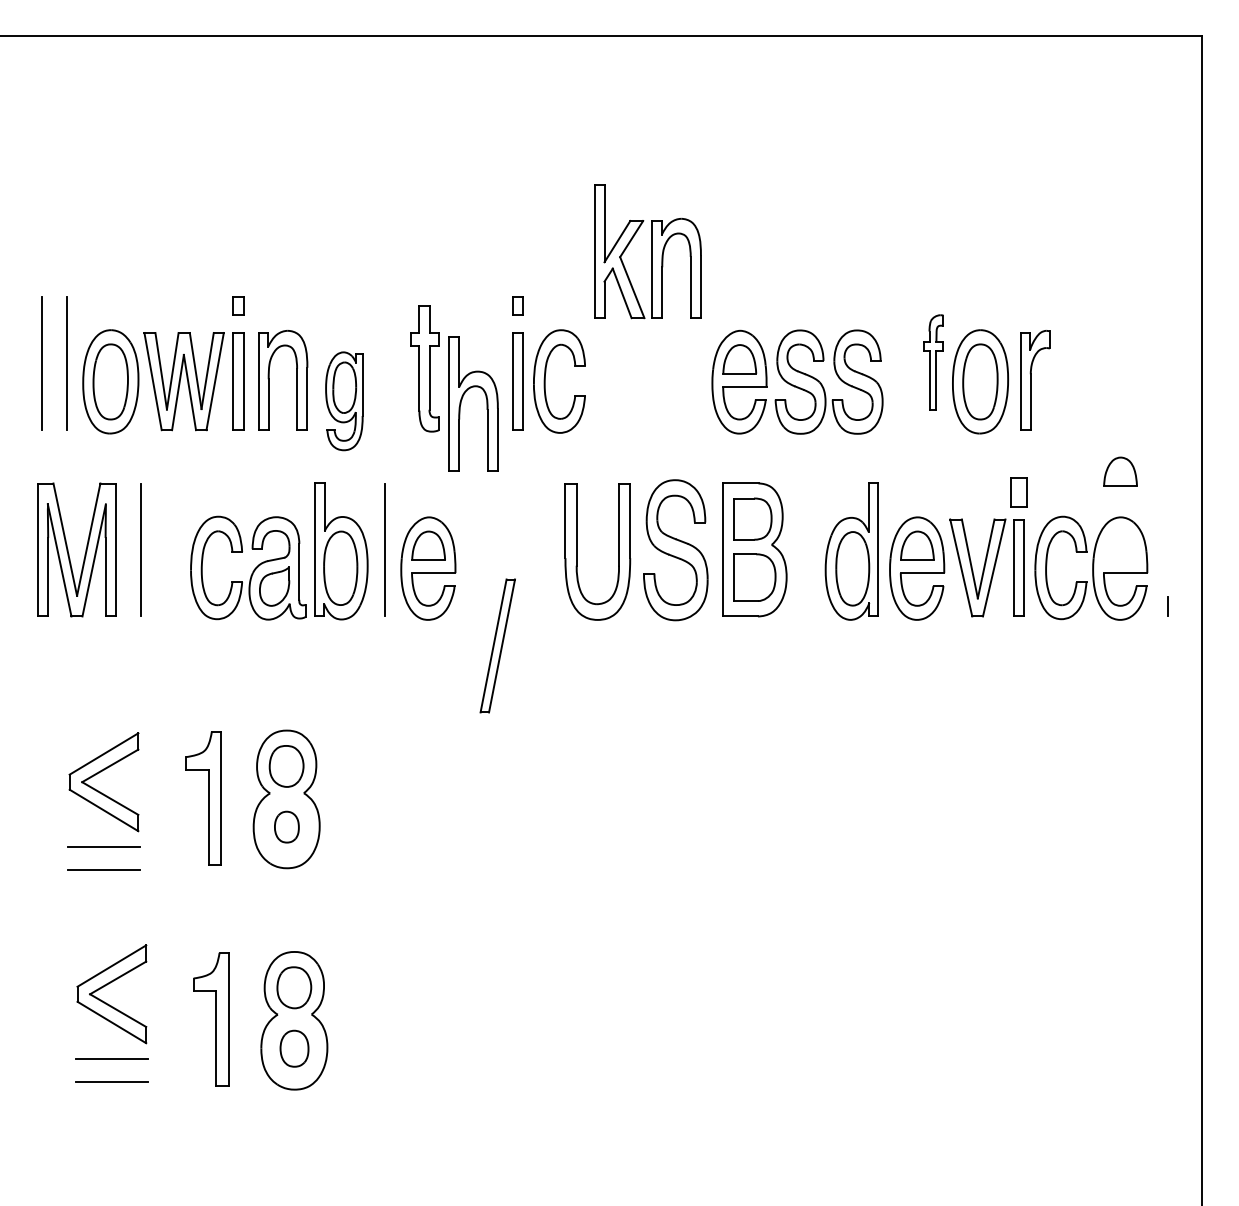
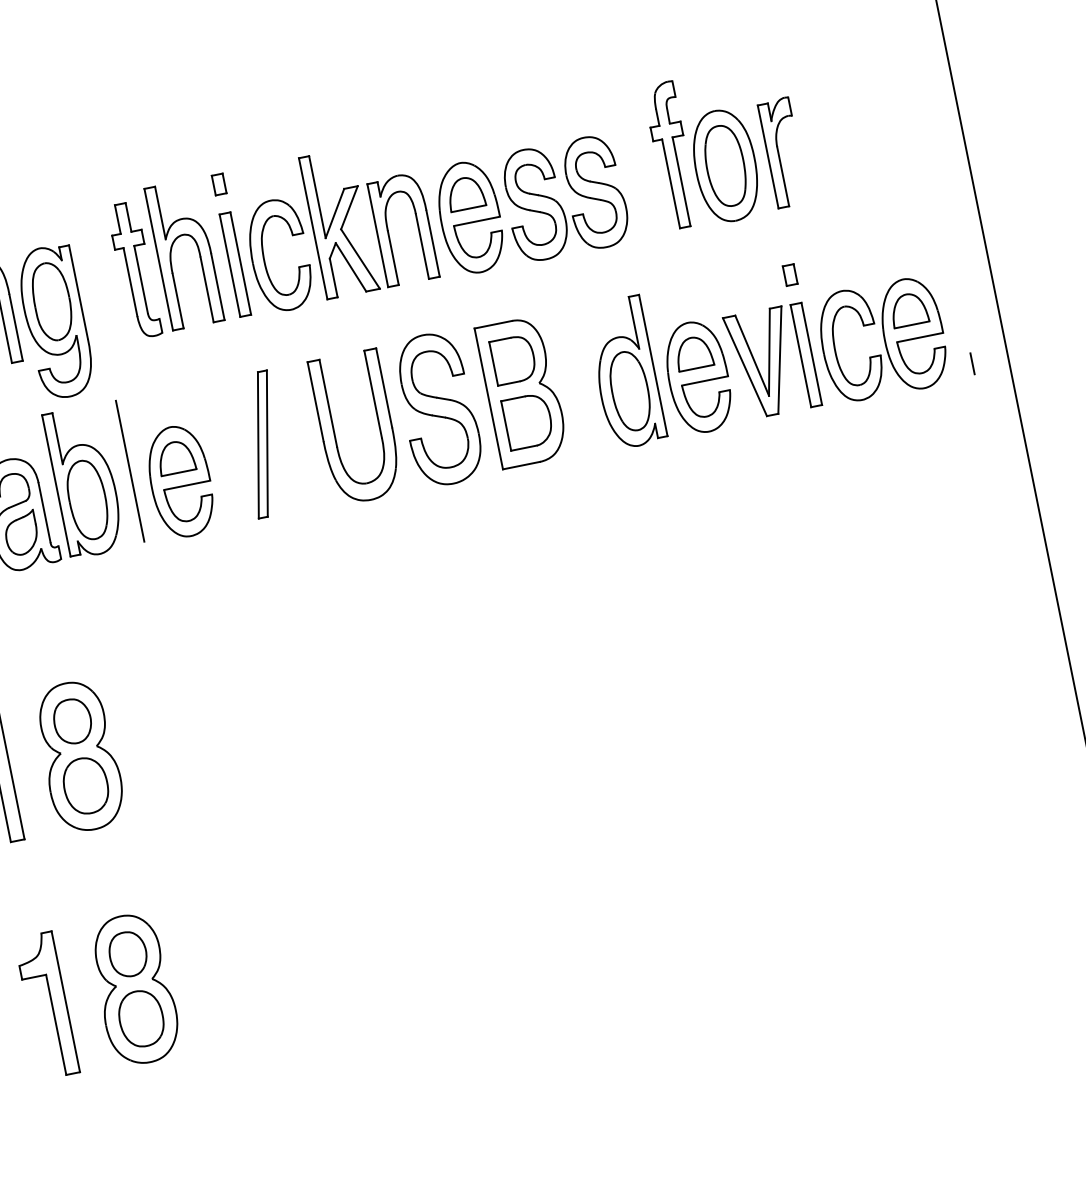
part: (647, 251) -> (368, 217), moved
part: (933, 362) -> (671, 155), size x1.43
part: (462, 400) -> (172, 252), moved
part: (344, 401) -> (56, 322), size x1.43
part: (1120, 471) -> (908, 309), moved
part: (1018, 492) -> (789, 274), size x0.62
part: (497, 645) -> (262, 444), moved
part: (286, 826) -> (85, 785), size x1.67
part: (294, 1048) -> (141, 1018), size x1.43

